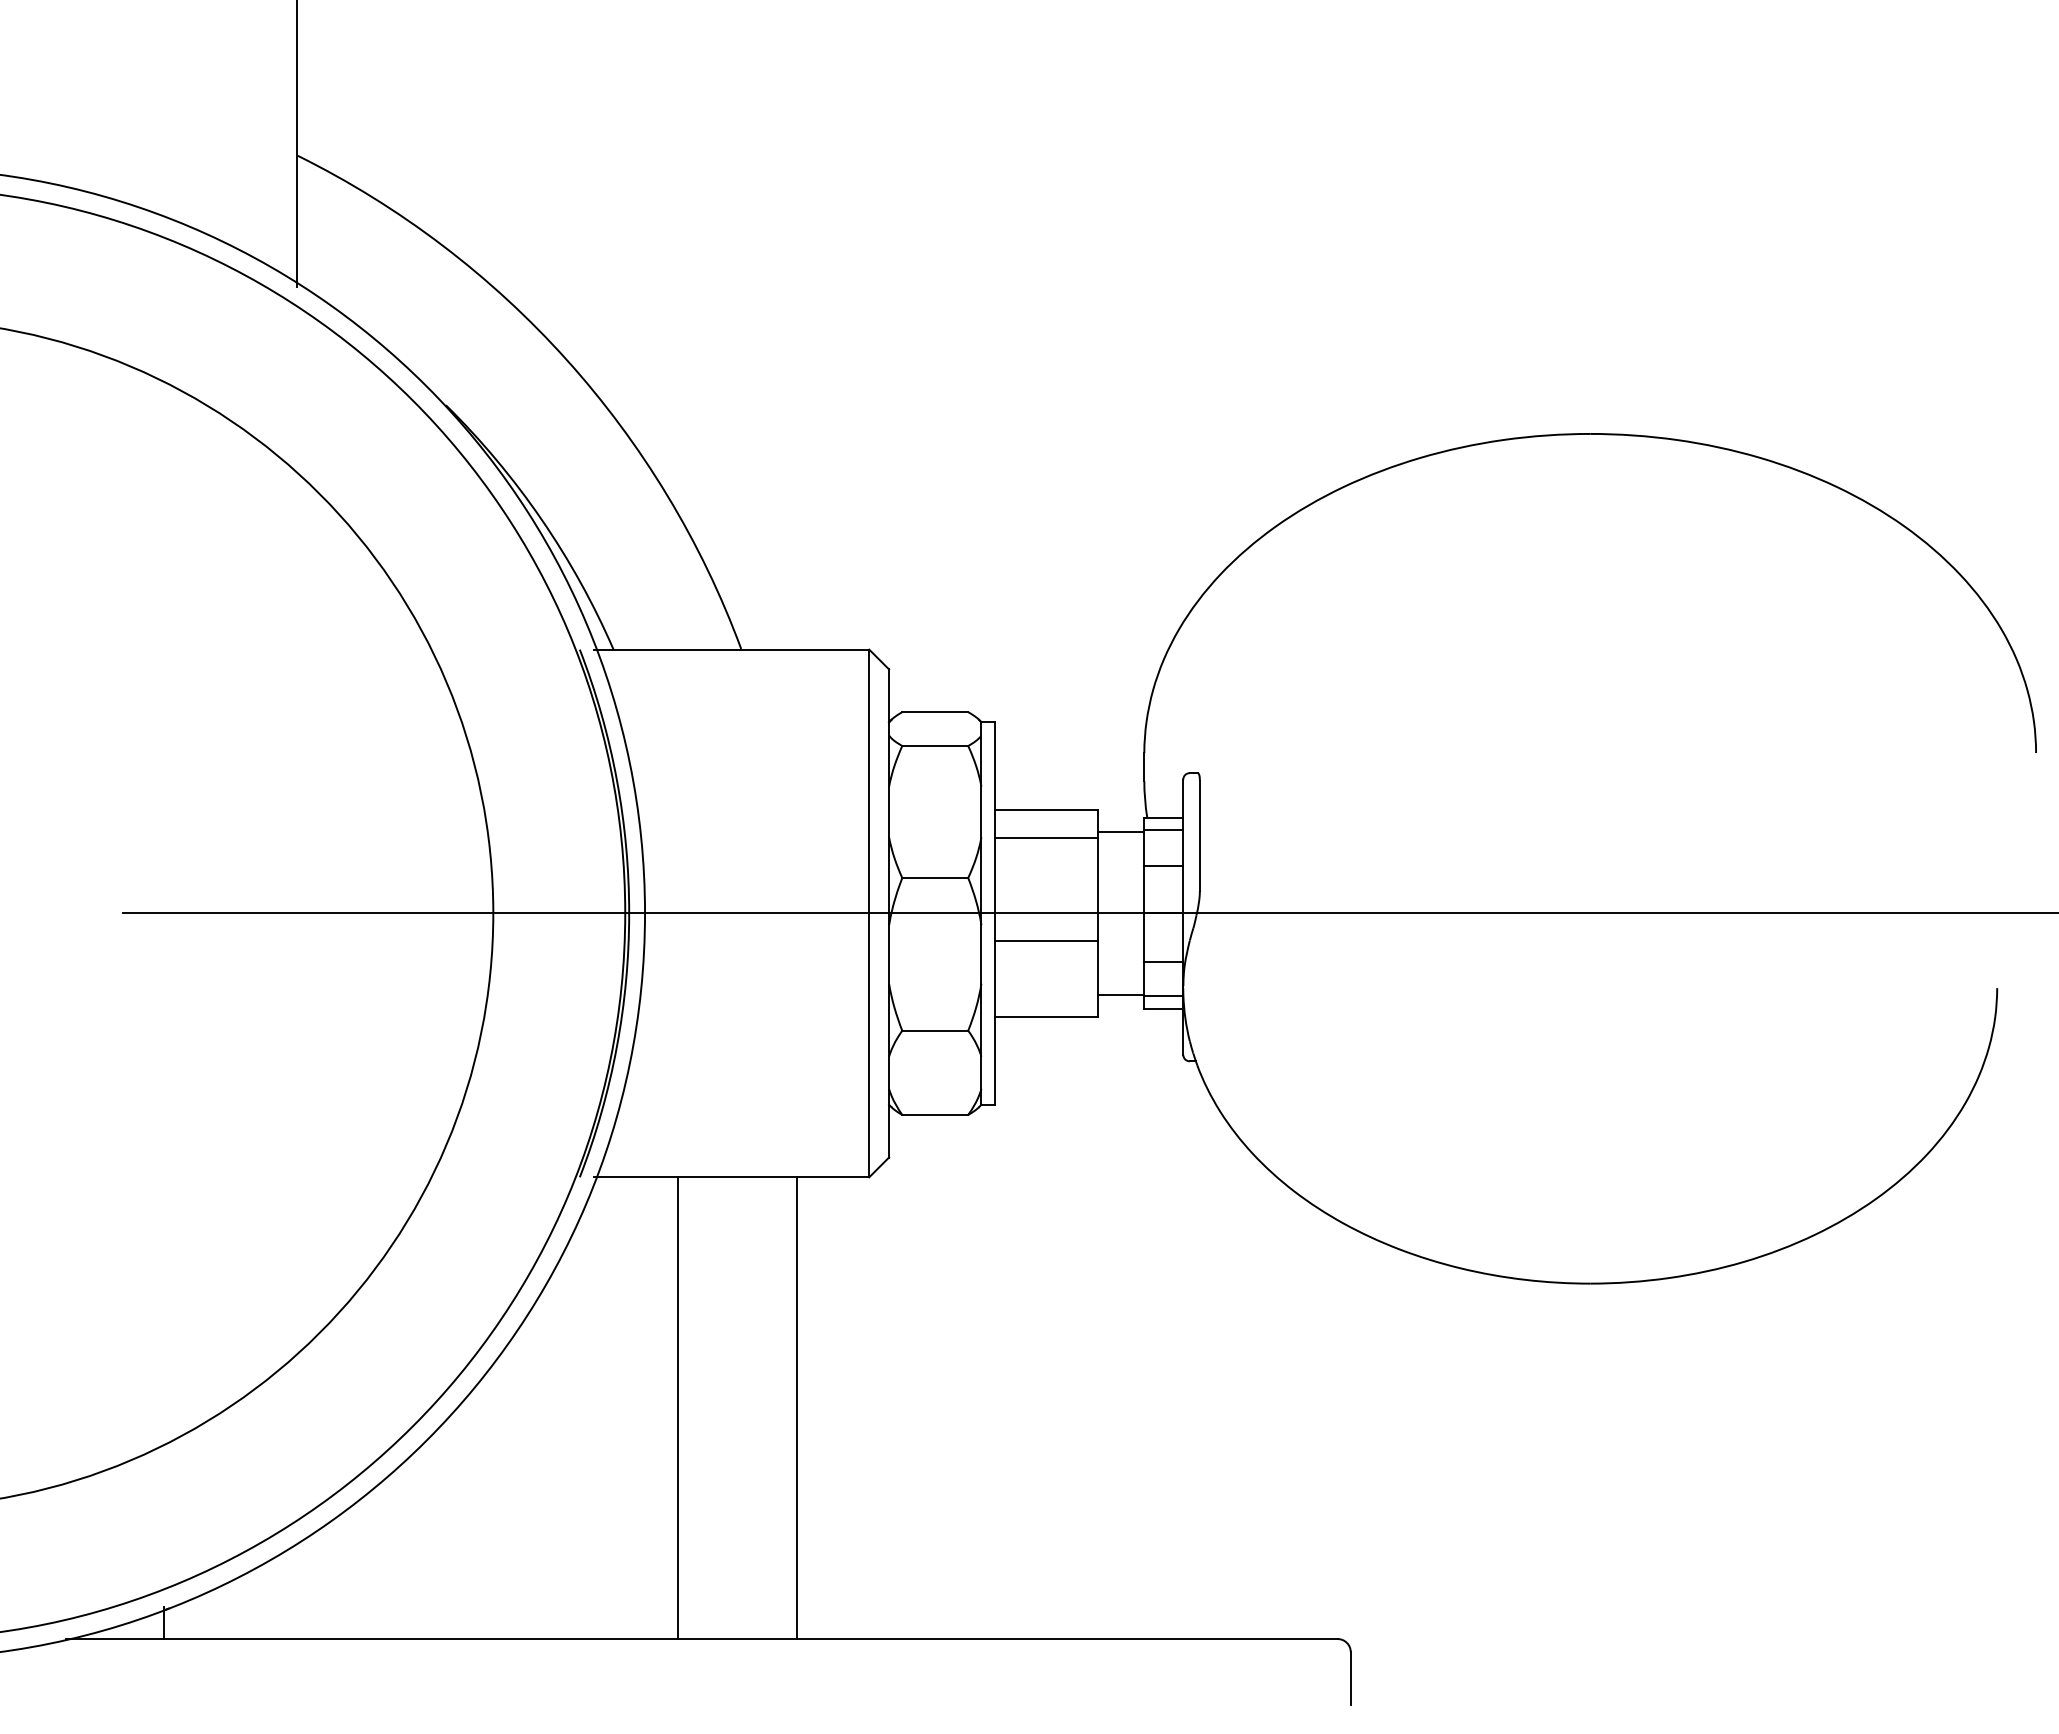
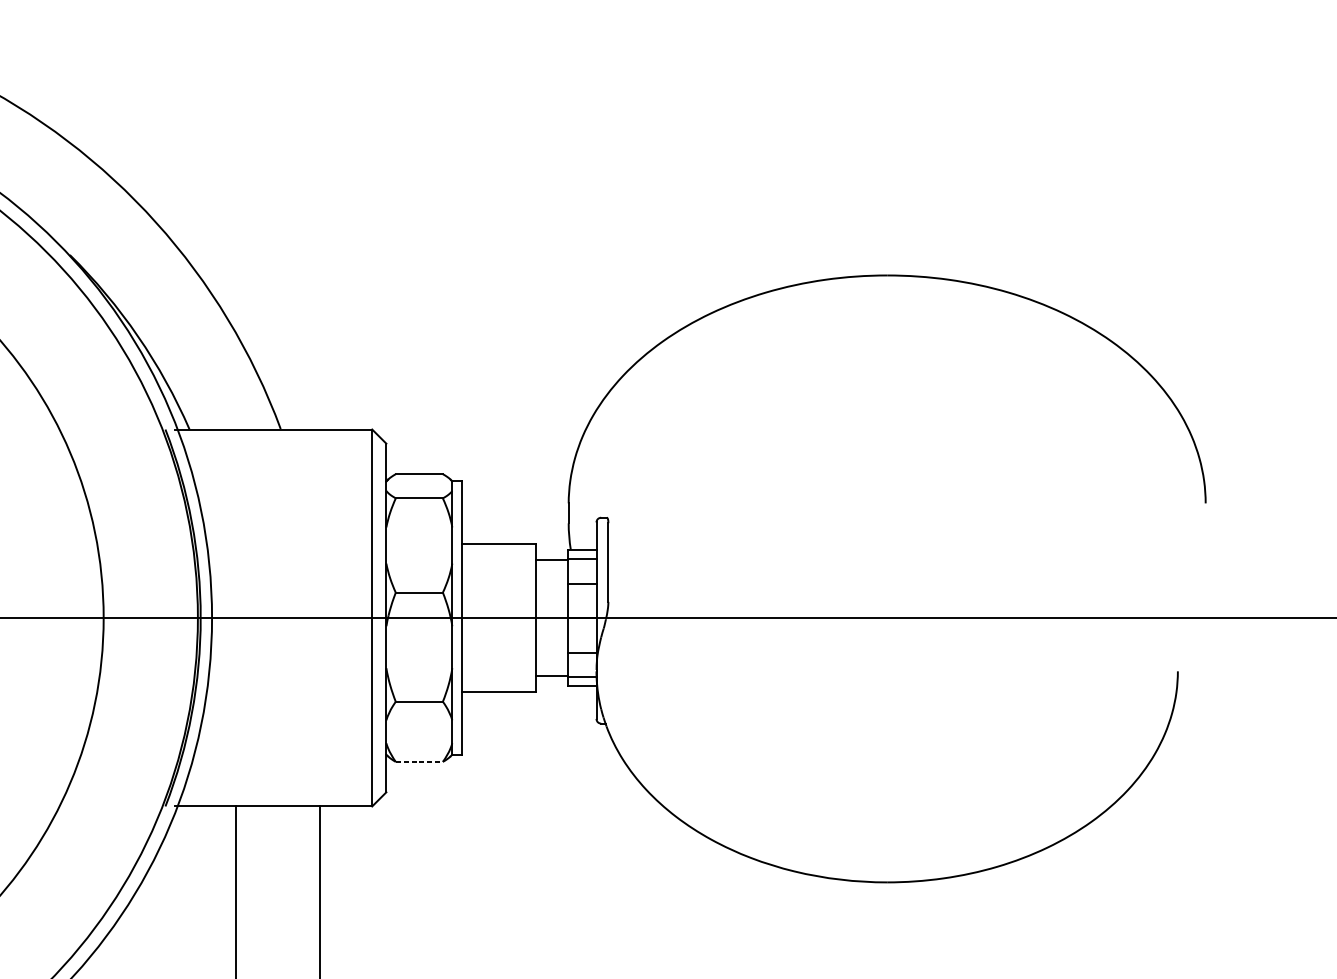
line: (1046, 838) -> (498, 564), removed
line: (1046, 941) -> (498, 638), removed
line: (935, 1114) -> (419, 761), solid -> dashed

